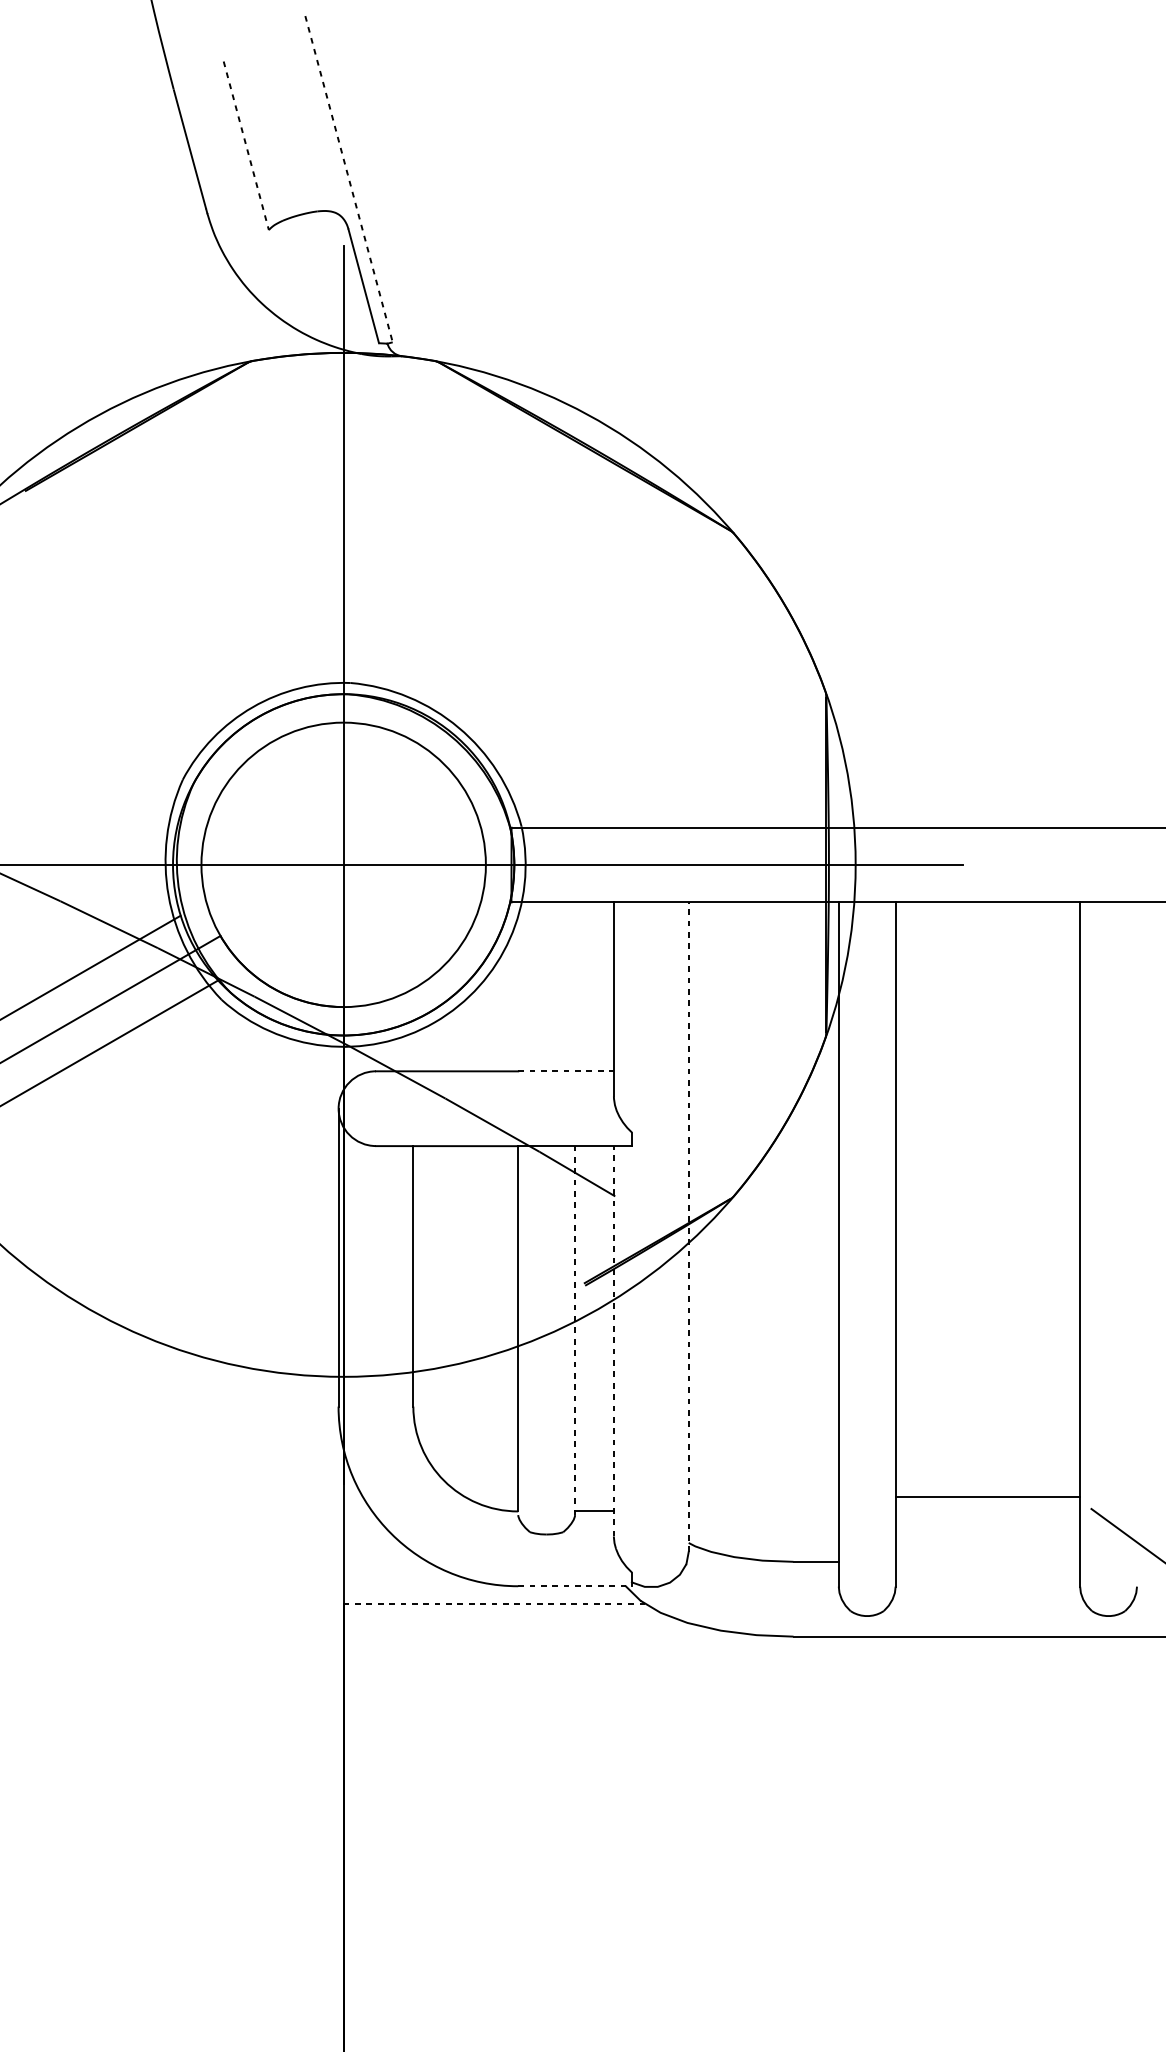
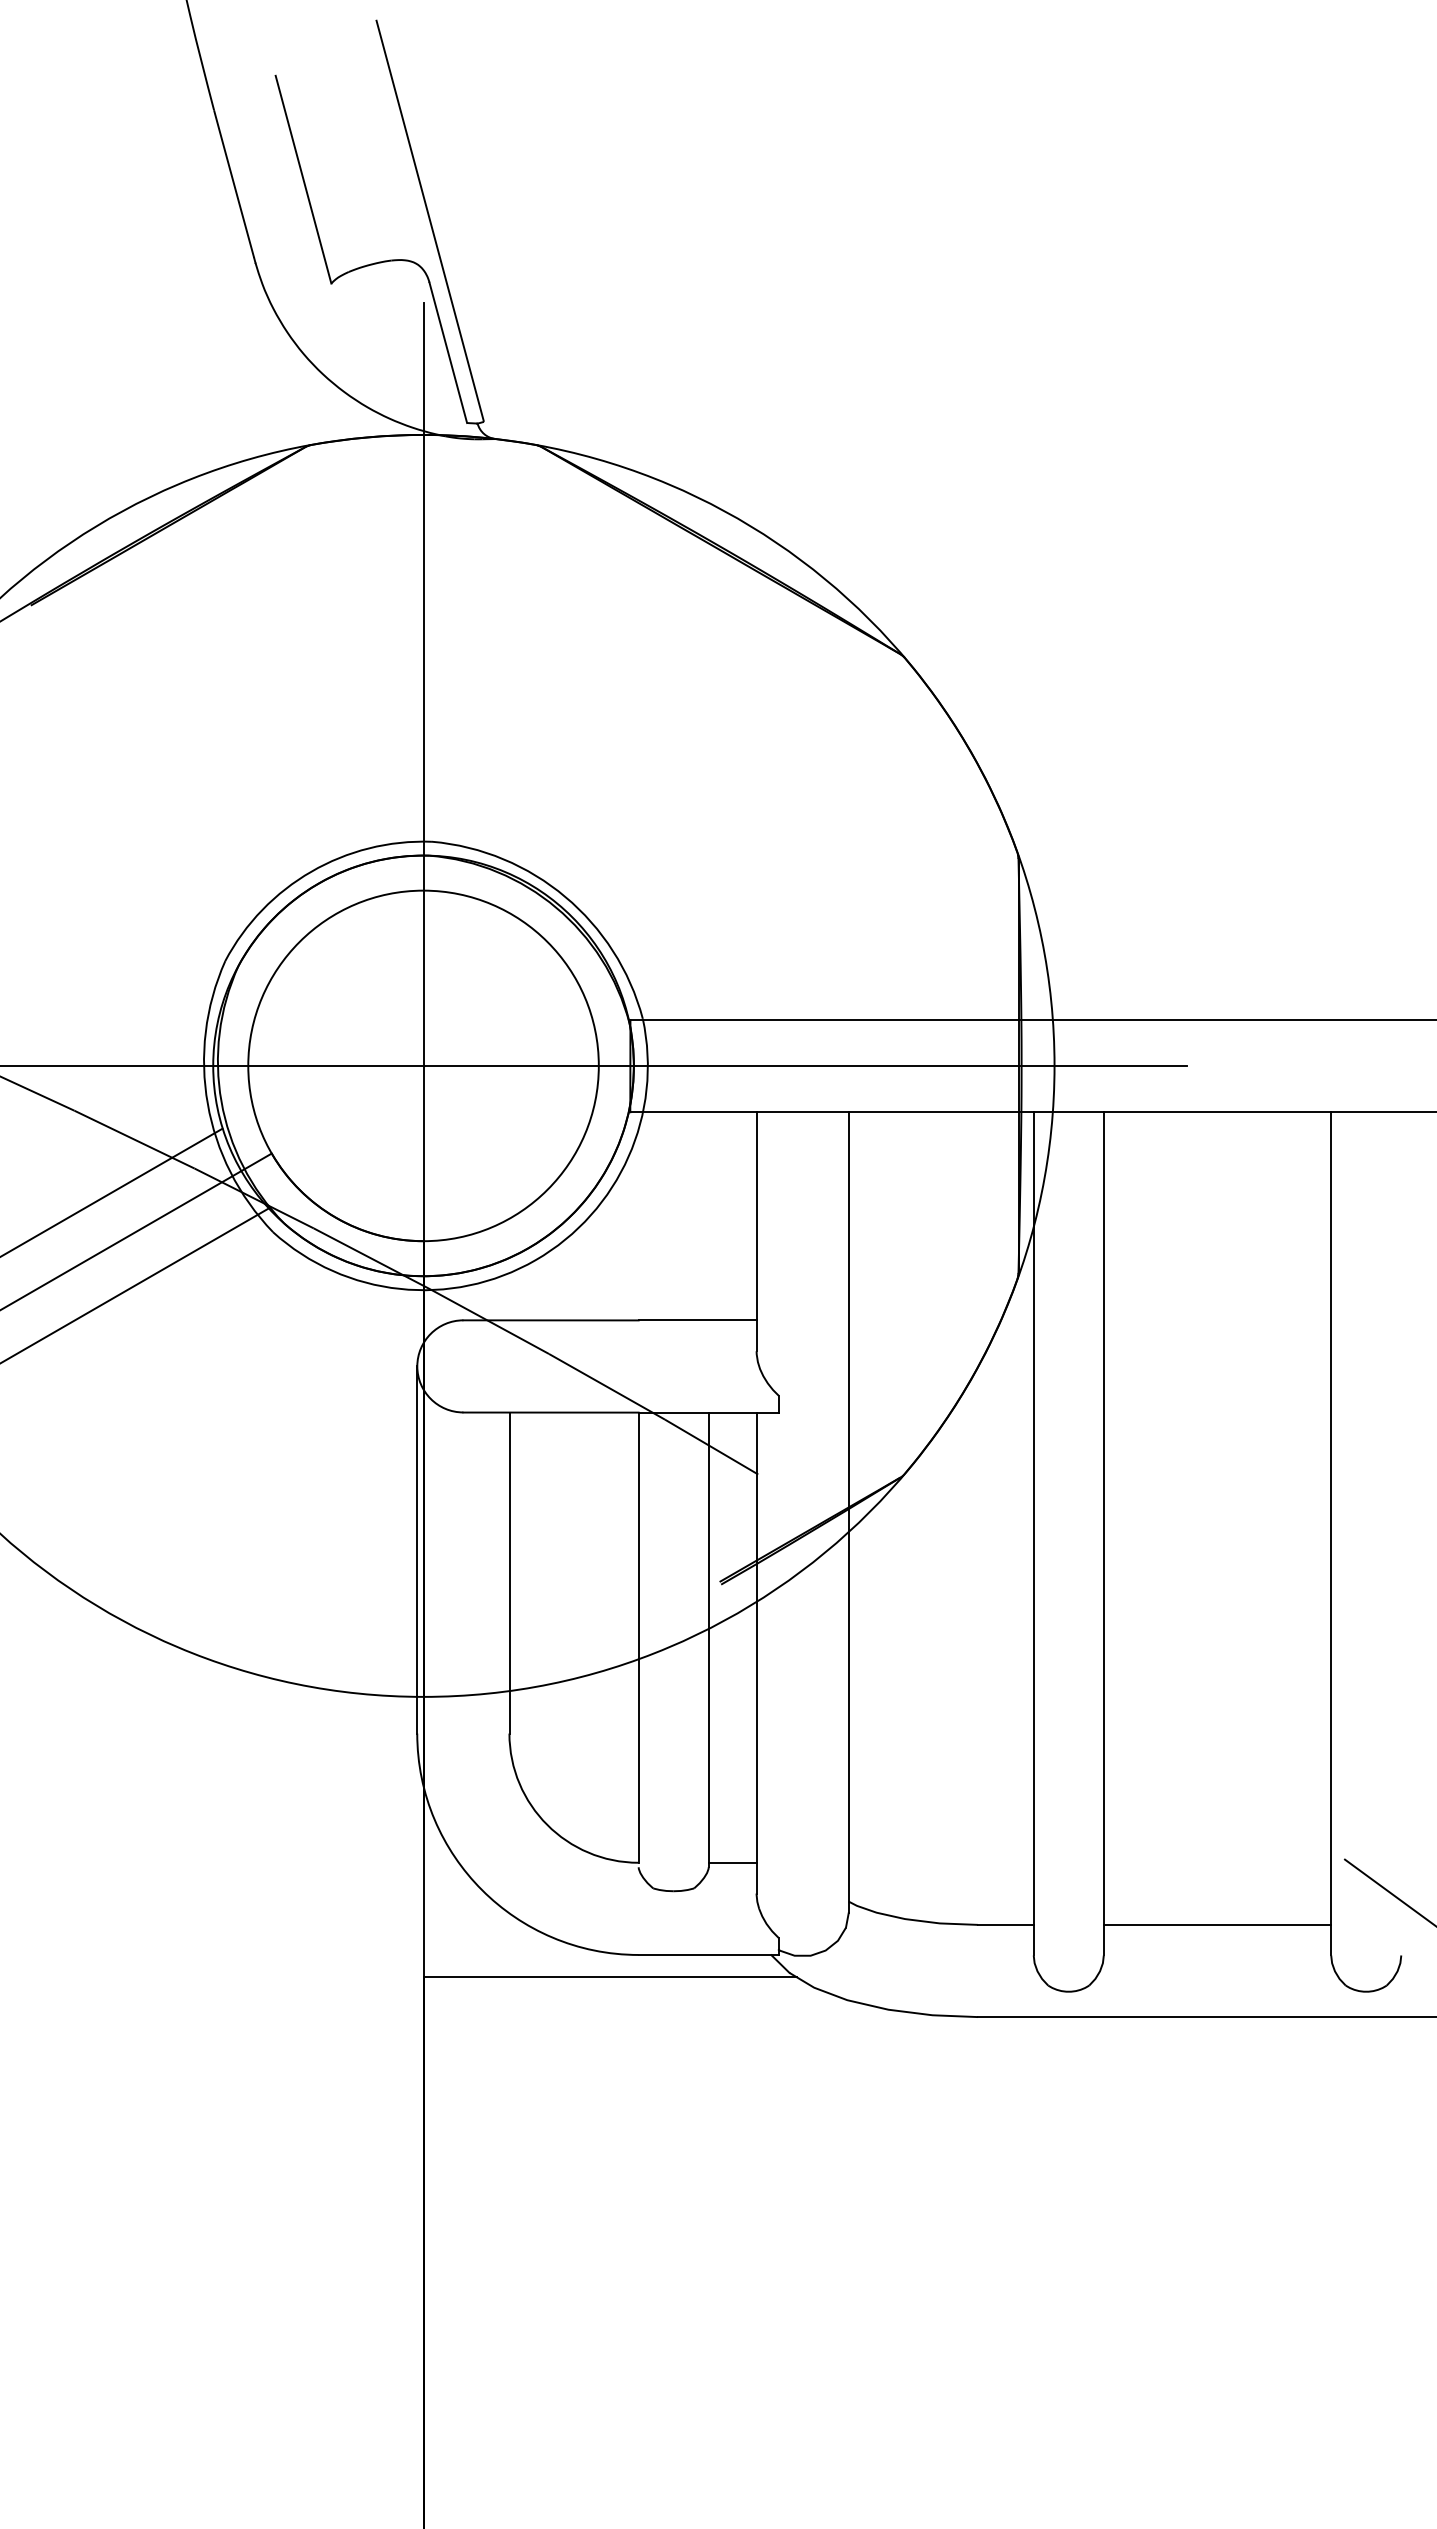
line: (246, 145) -> (303, 179), dashed -> solid
line: (349, 178) -> (430, 220), dashed -> solid
line: (565, 1071) -> (697, 1320), dashed -> solid
line: (688, 1227) -> (848, 1512), dashed -> solid
line: (574, 1330) -> (708, 1639), dashed -> solid
line: (613, 1340) -> (756, 1652), dashed -> solid
line: (987, 1496) -> (1217, 1924), moved
line: (575, 1585) -> (709, 1954), dashed -> solid
line: (495, 1604) -> (610, 1977), dashed -> solid

